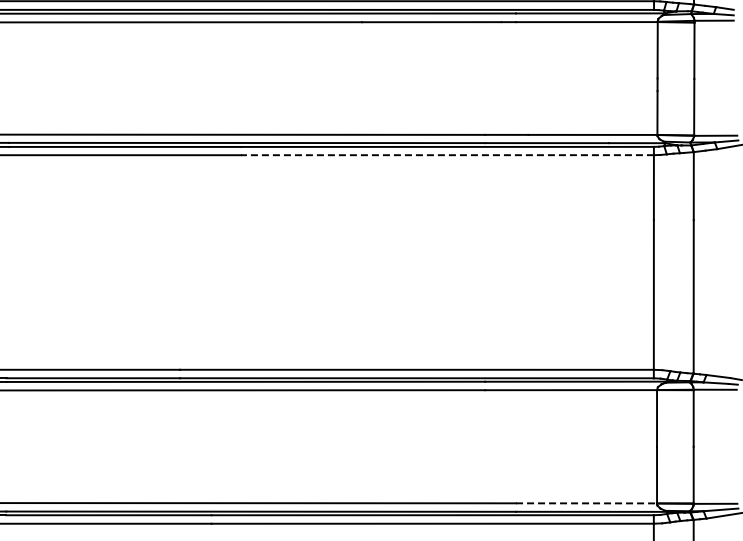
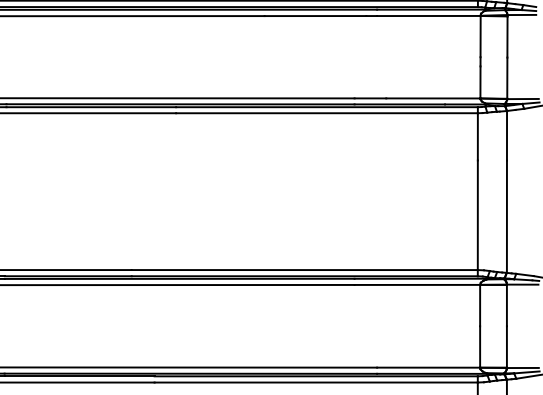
line: (446, 155) -> (326, 113), dashed -> solid
line: (587, 503) -> (429, 367), dashed -> solid

